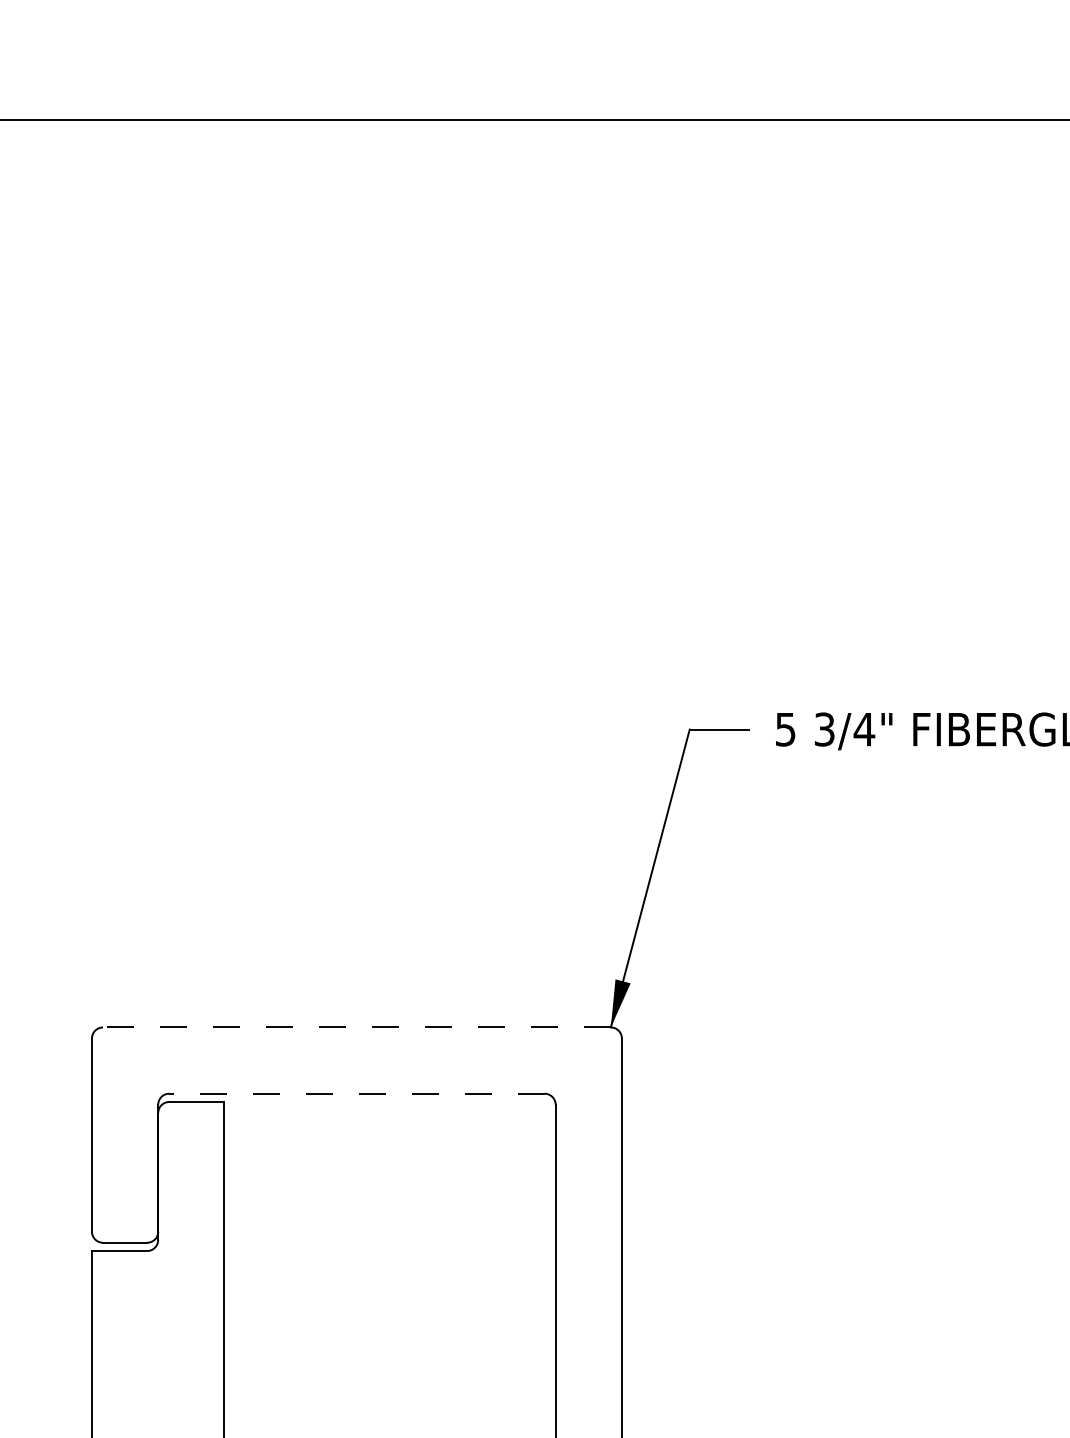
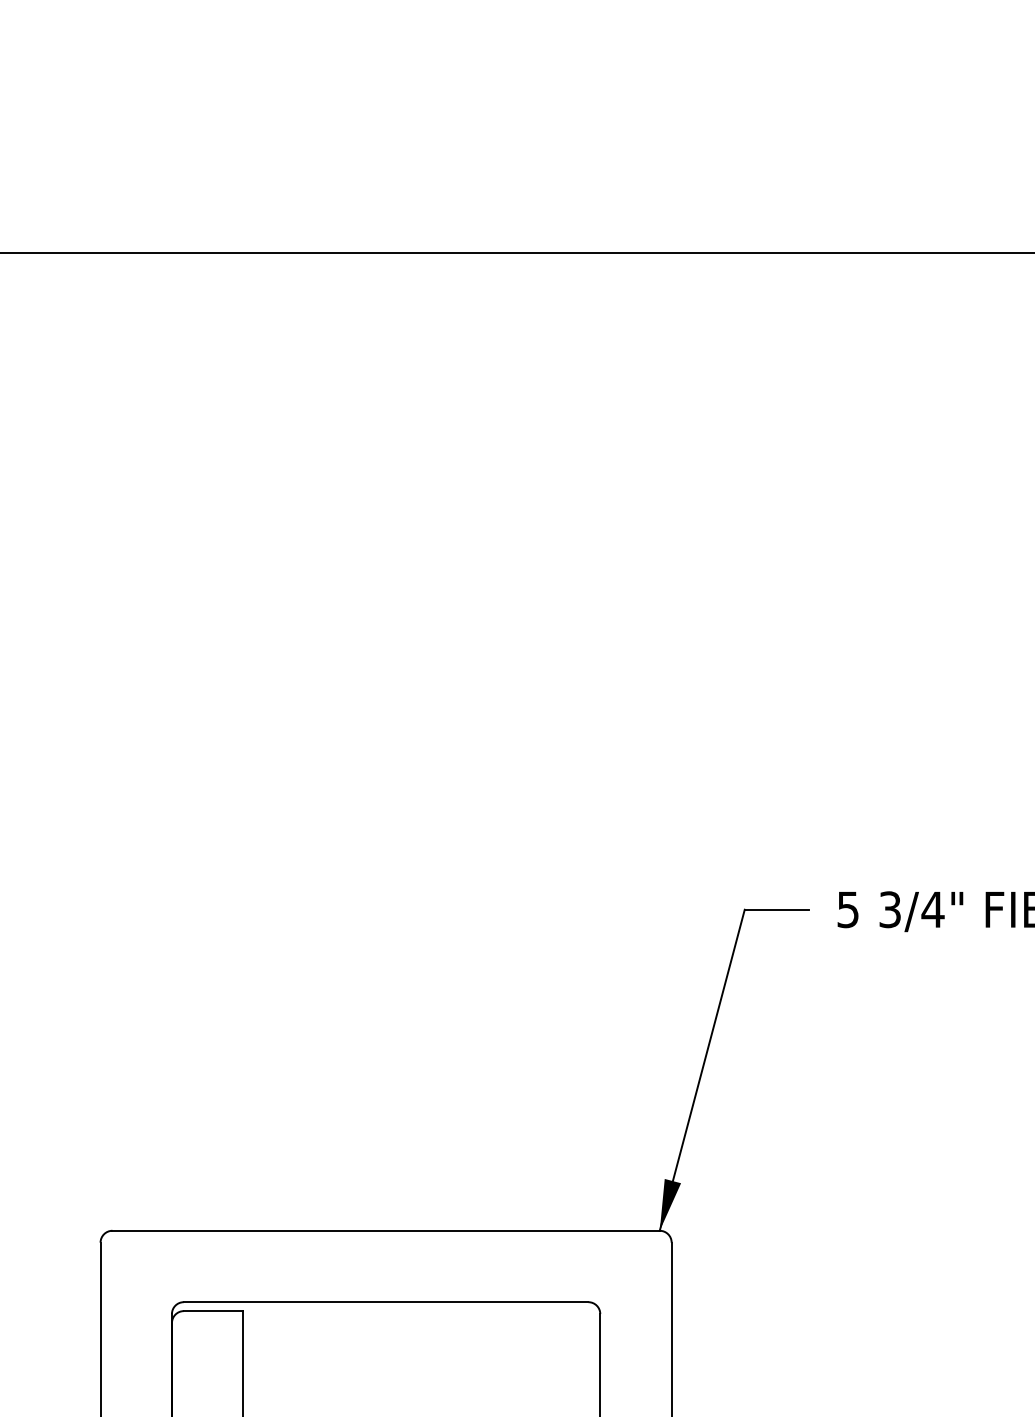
line: (356, 1027) -> (385, 1230), dashed -> solid
line: (356, 1093) -> (385, 1301), dashed -> solid

